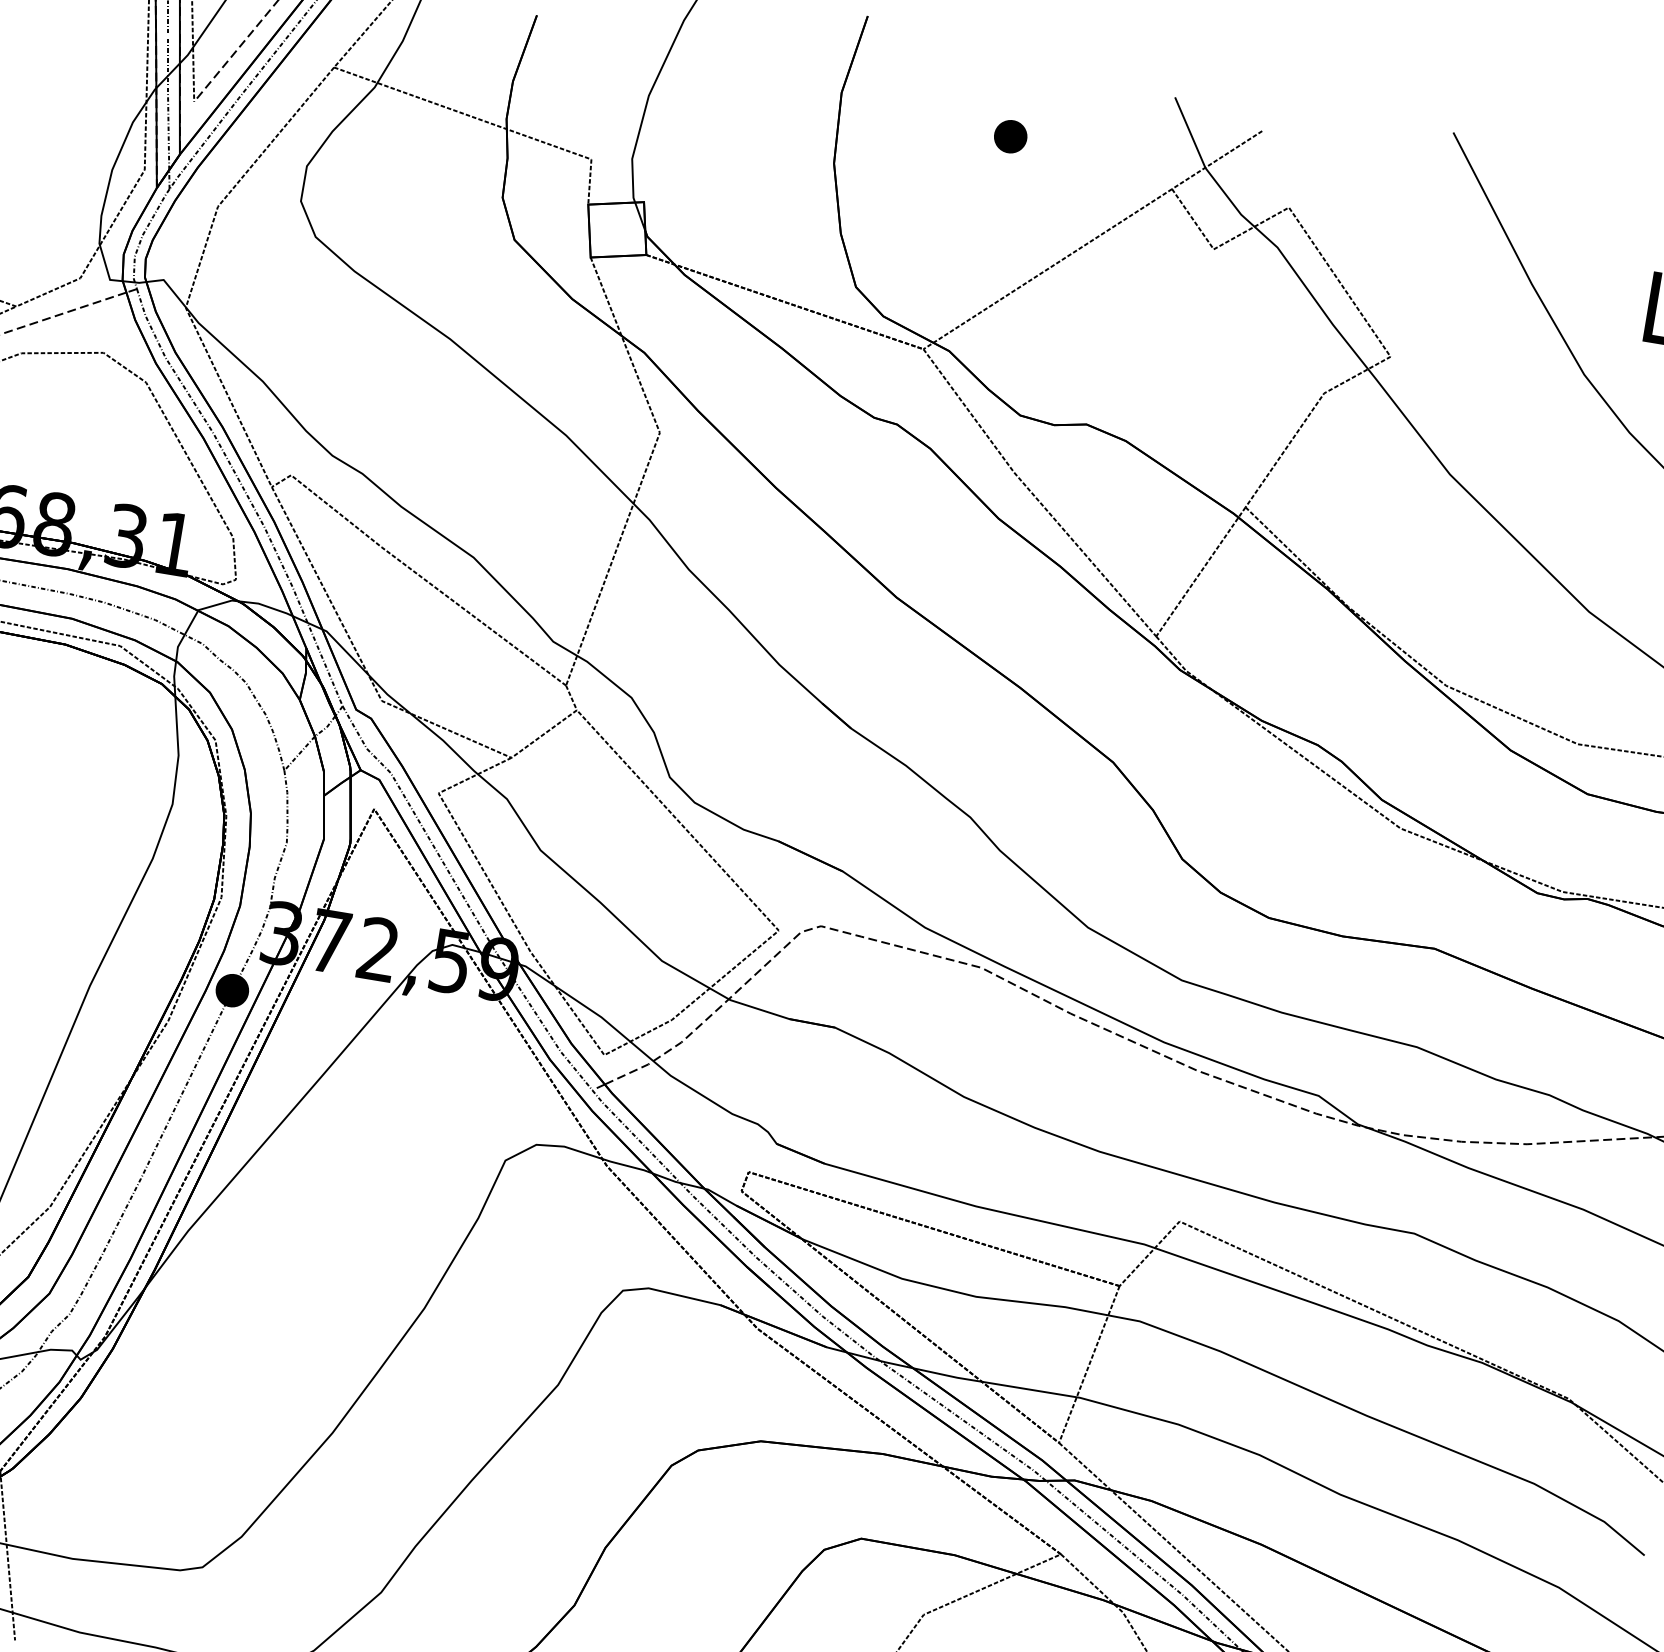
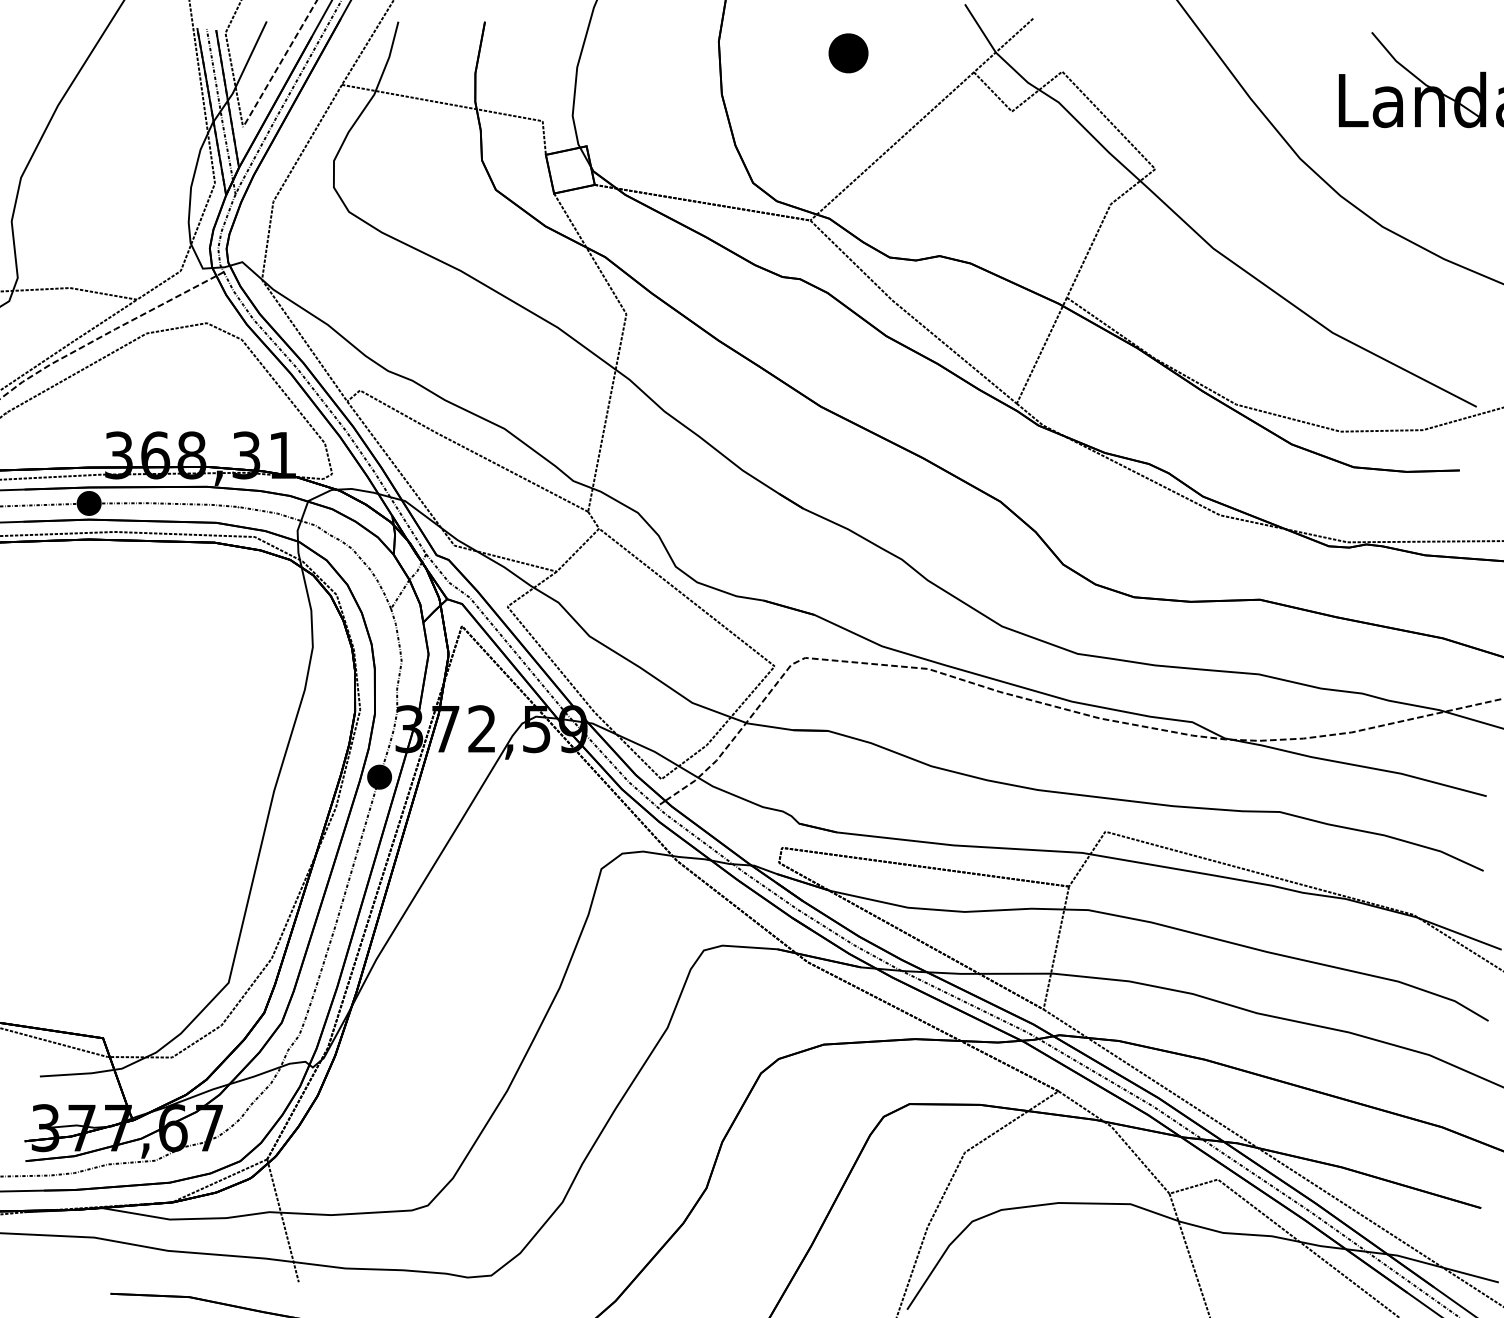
part: (1010, 136) -> (848, 53), size x1.6

